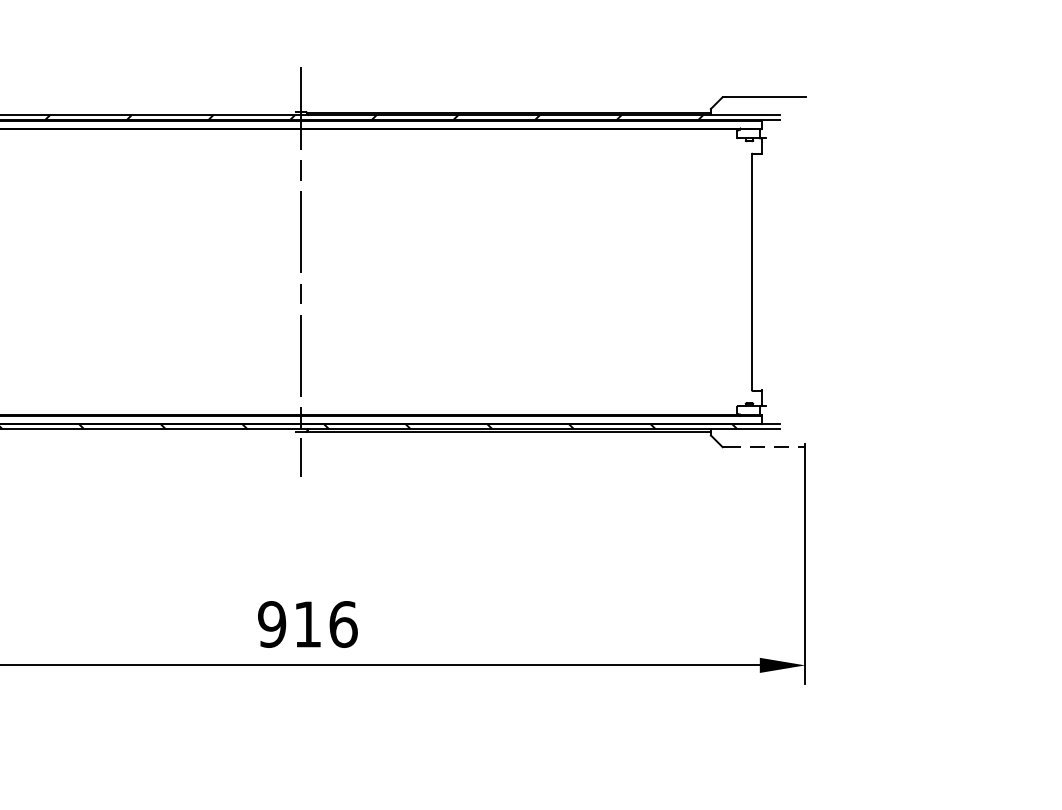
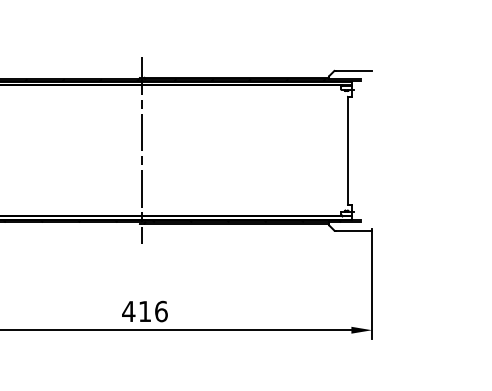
line: (766, 446) -> (354, 230), dashed -> solid
text: (271, 624) -> (128, 311), 916 -> 416

